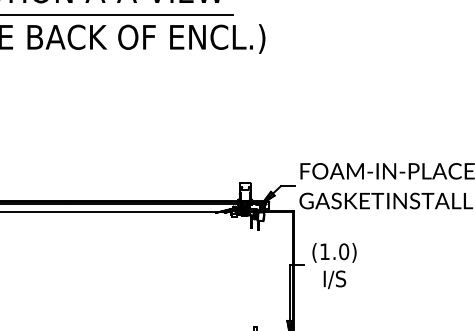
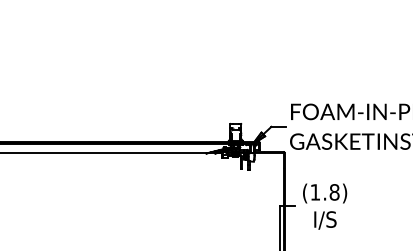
text: (344, 251) -> (335, 192), (1.0) -> (1.8)

